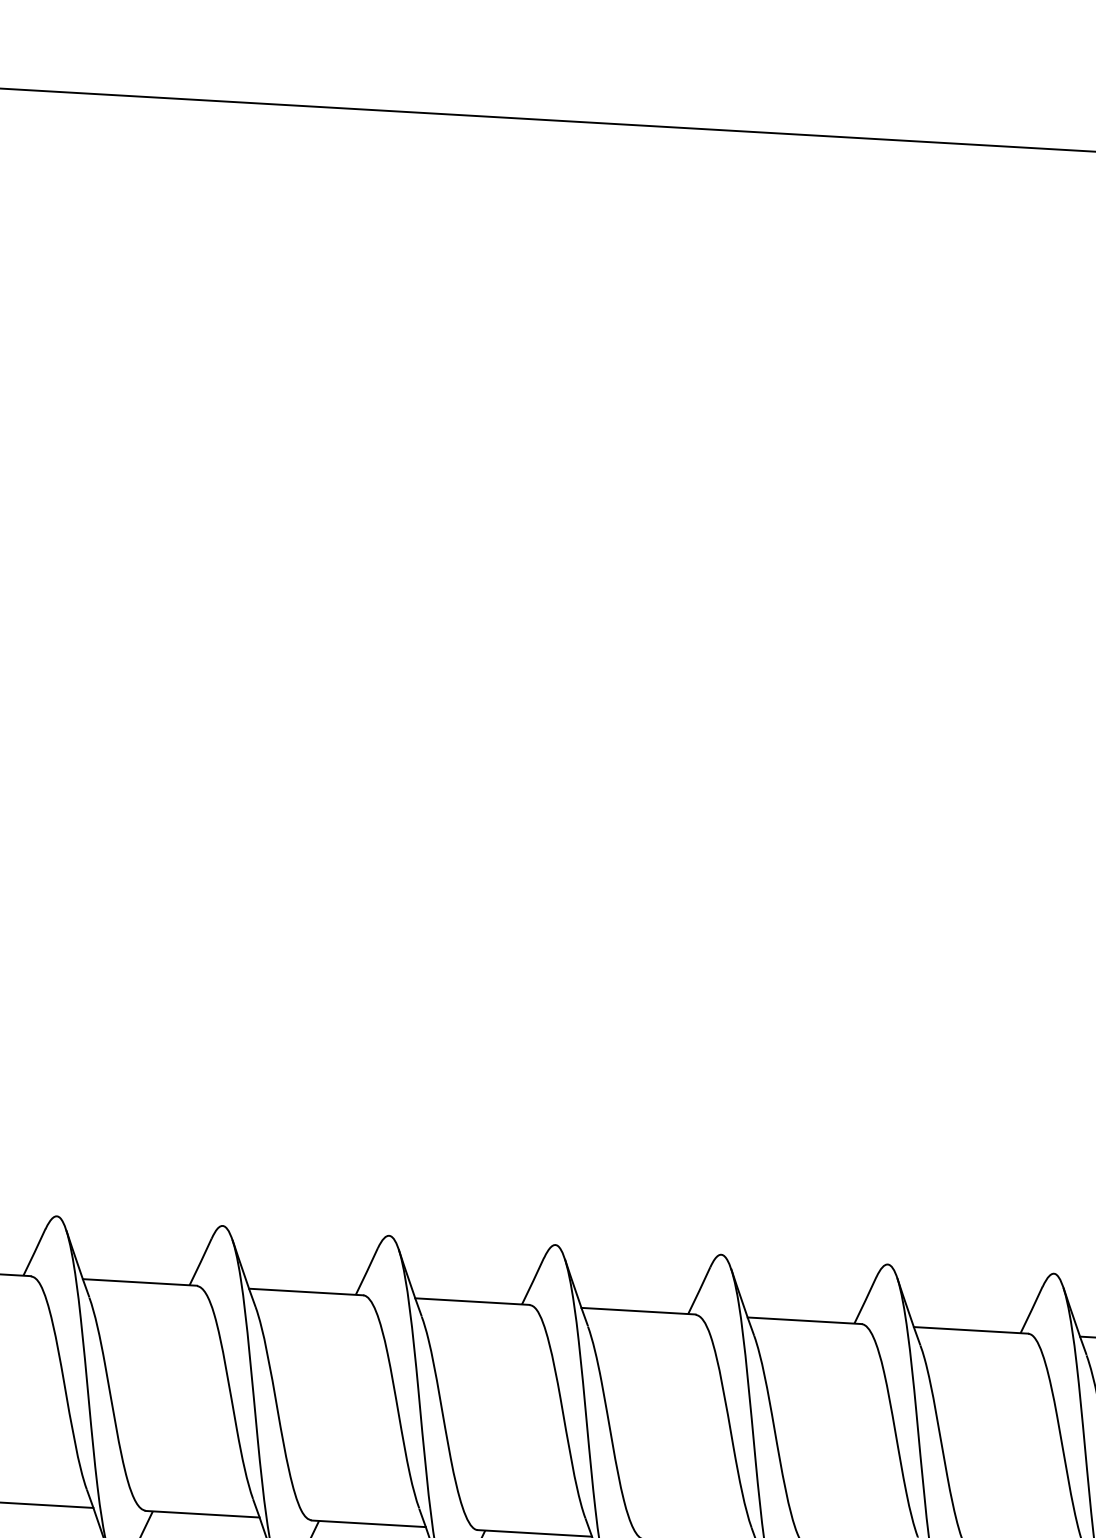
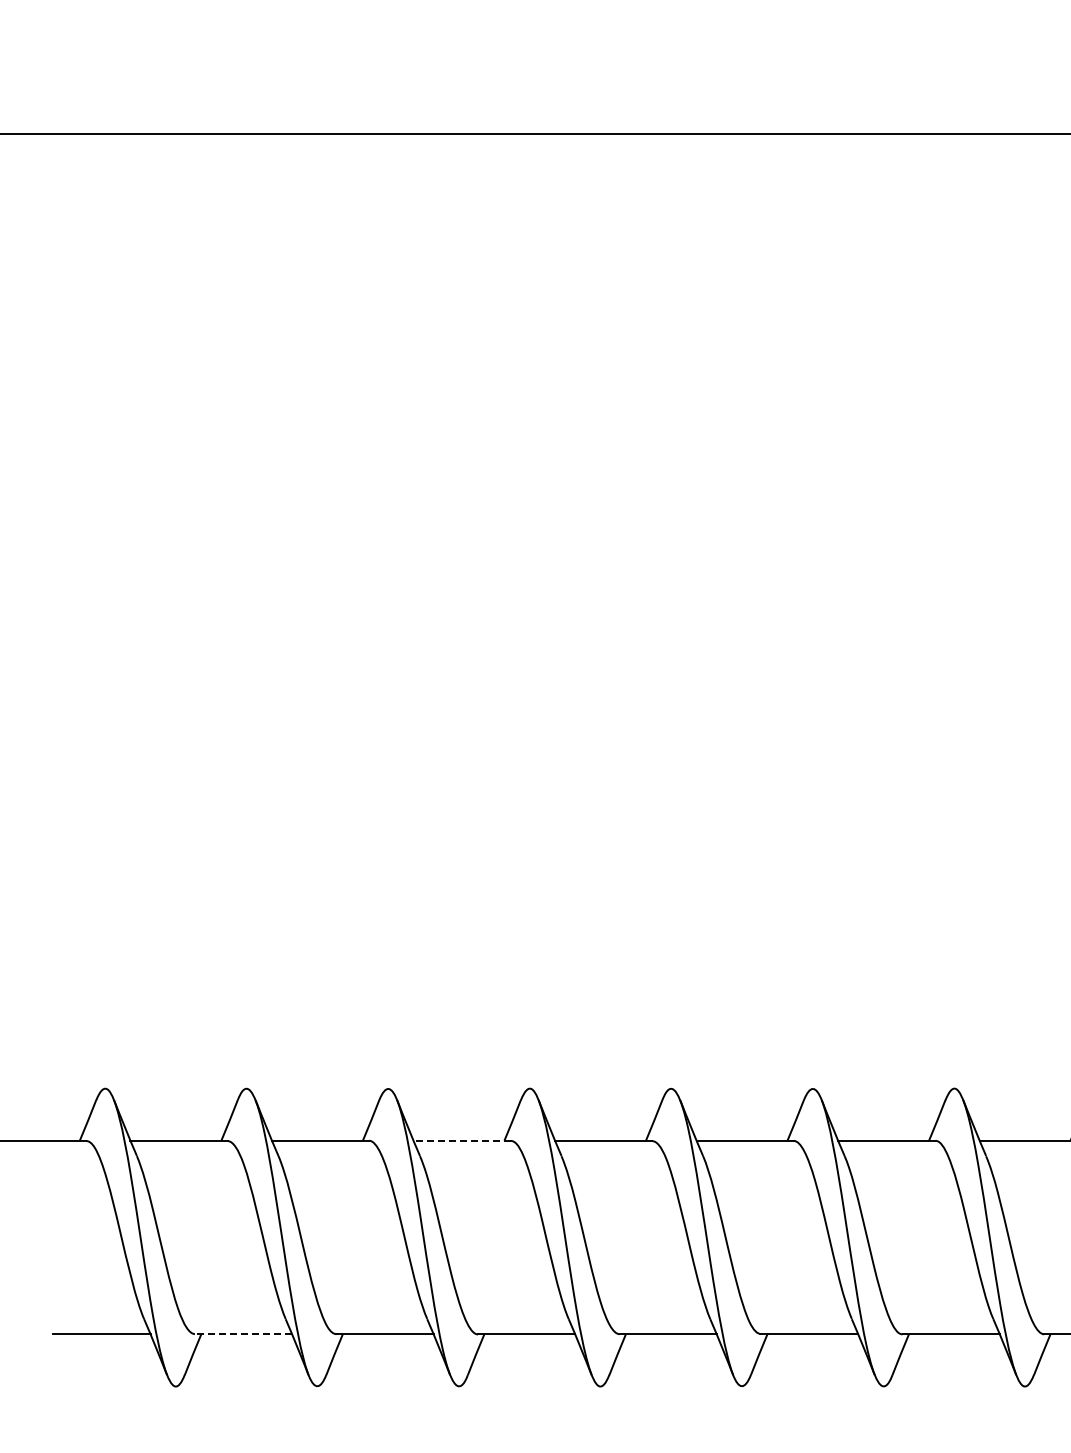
line: (472, 1301) -> (462, 1140), solid -> dashed
line: (202, 1514) -> (243, 1334), solid -> dashed

